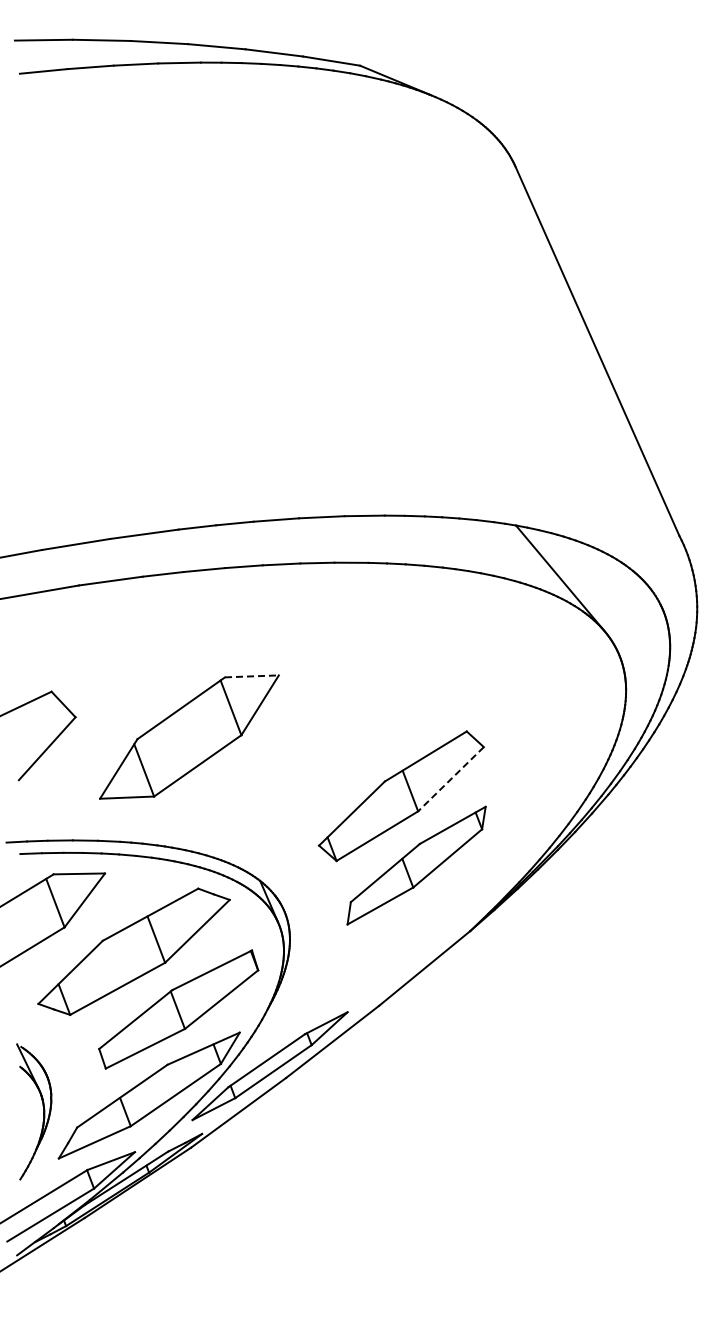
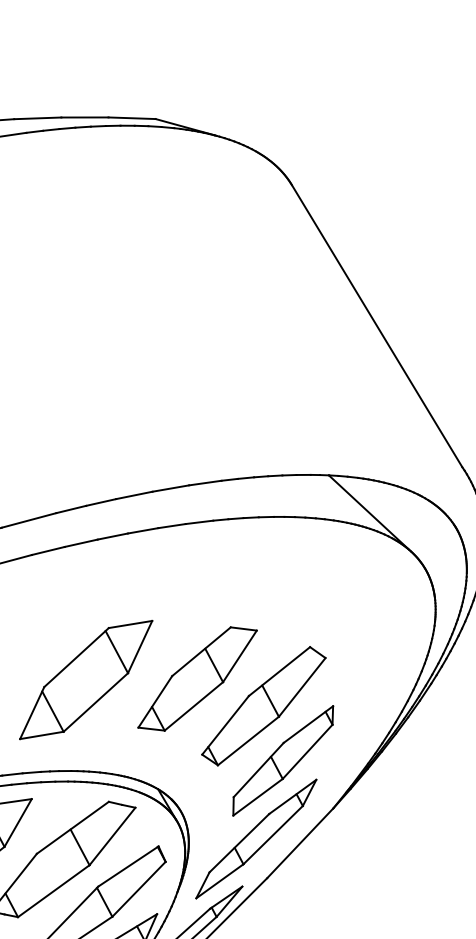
line: (251, 676) -> (130, 624), dashed -> solid
part: (324, 752) -> (197, 678), added
line: (451, 779) -> (302, 687), dashed -> solid
part: (371, 956) -> (255, 839), added

